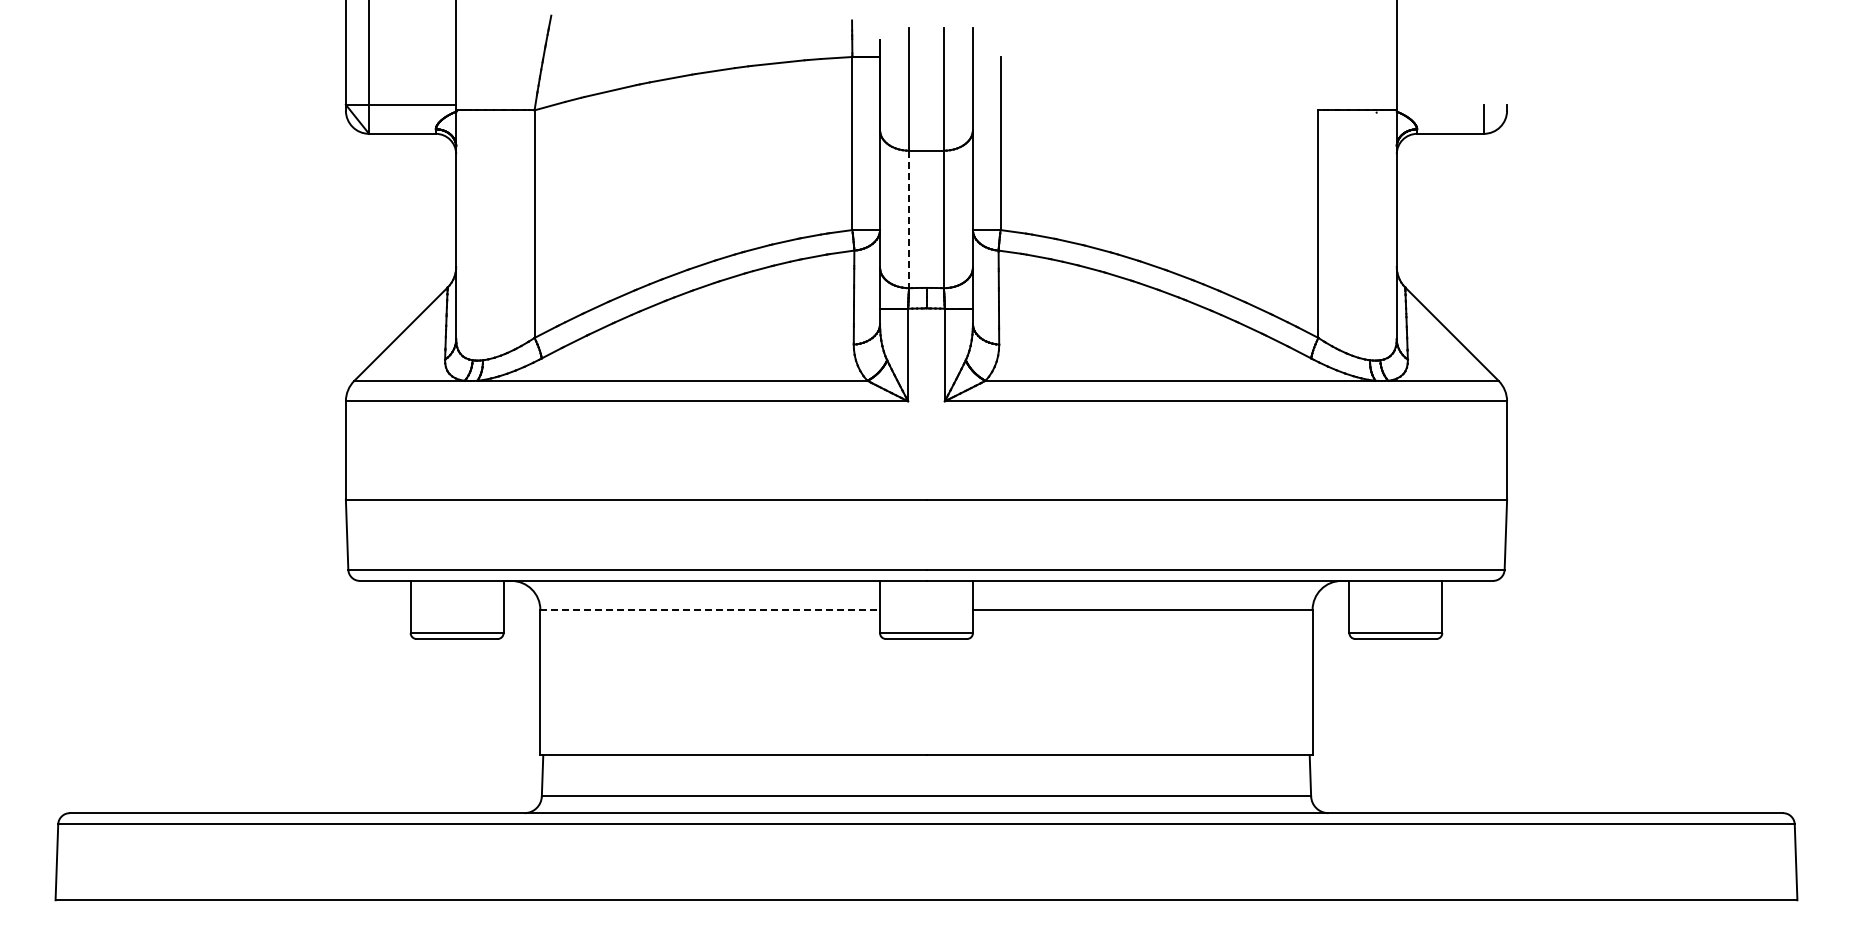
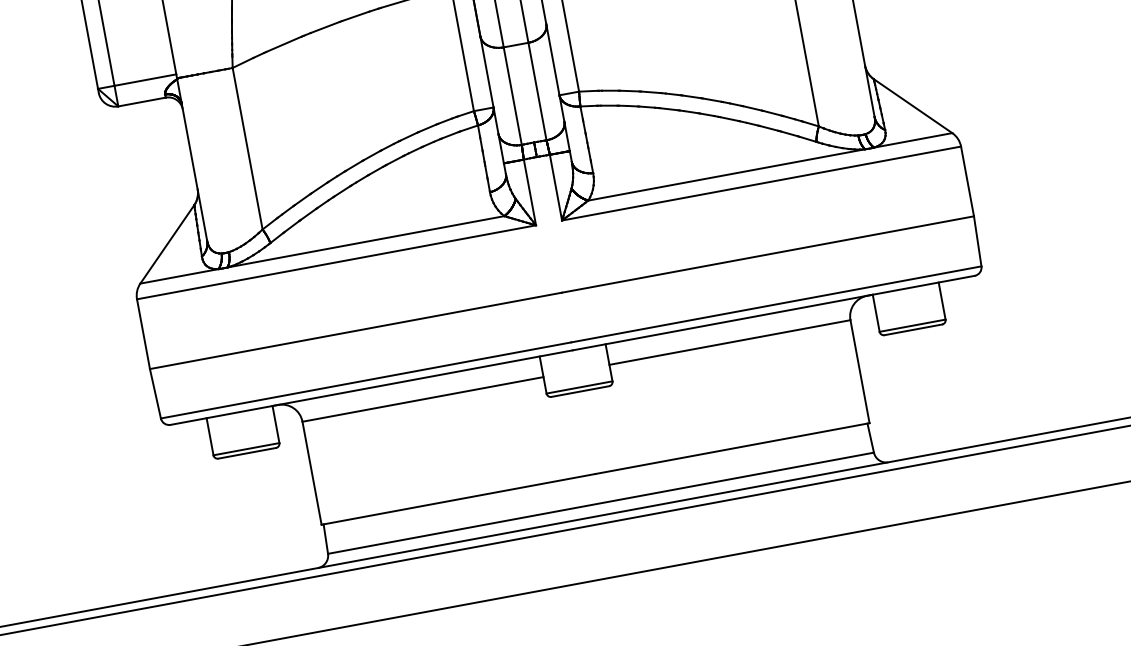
line: (909, 219) -> (513, 96), dashed -> solid
line: (710, 609) -> (423, 399), dashed -> solid

